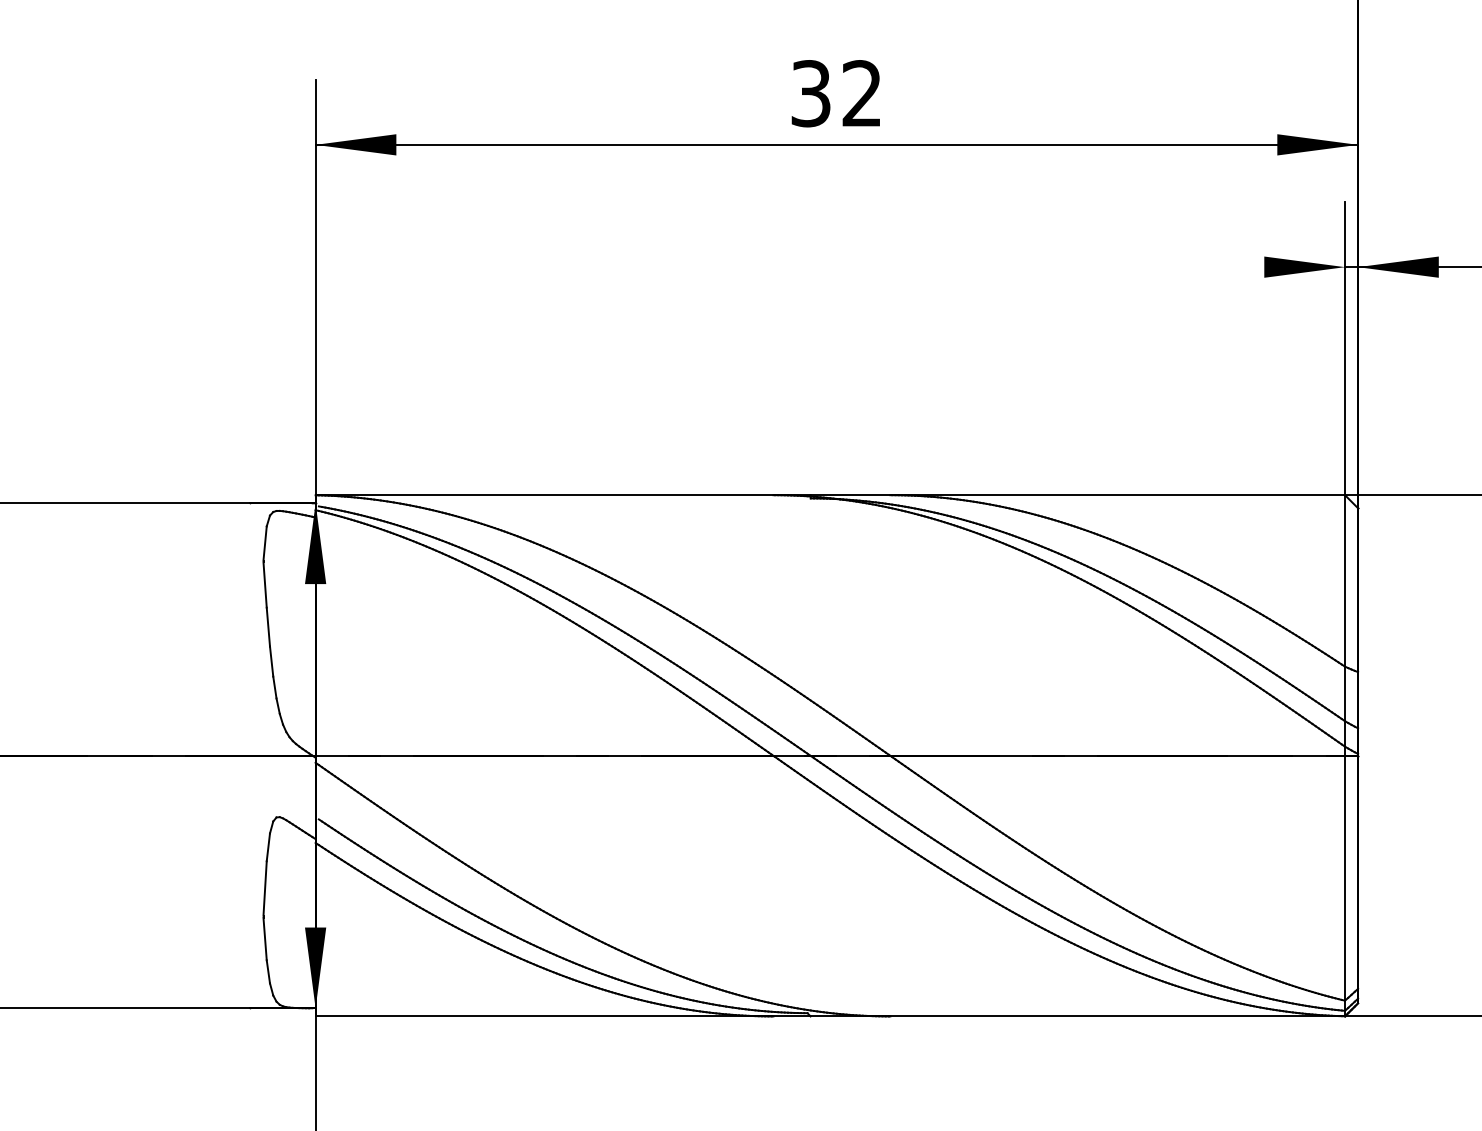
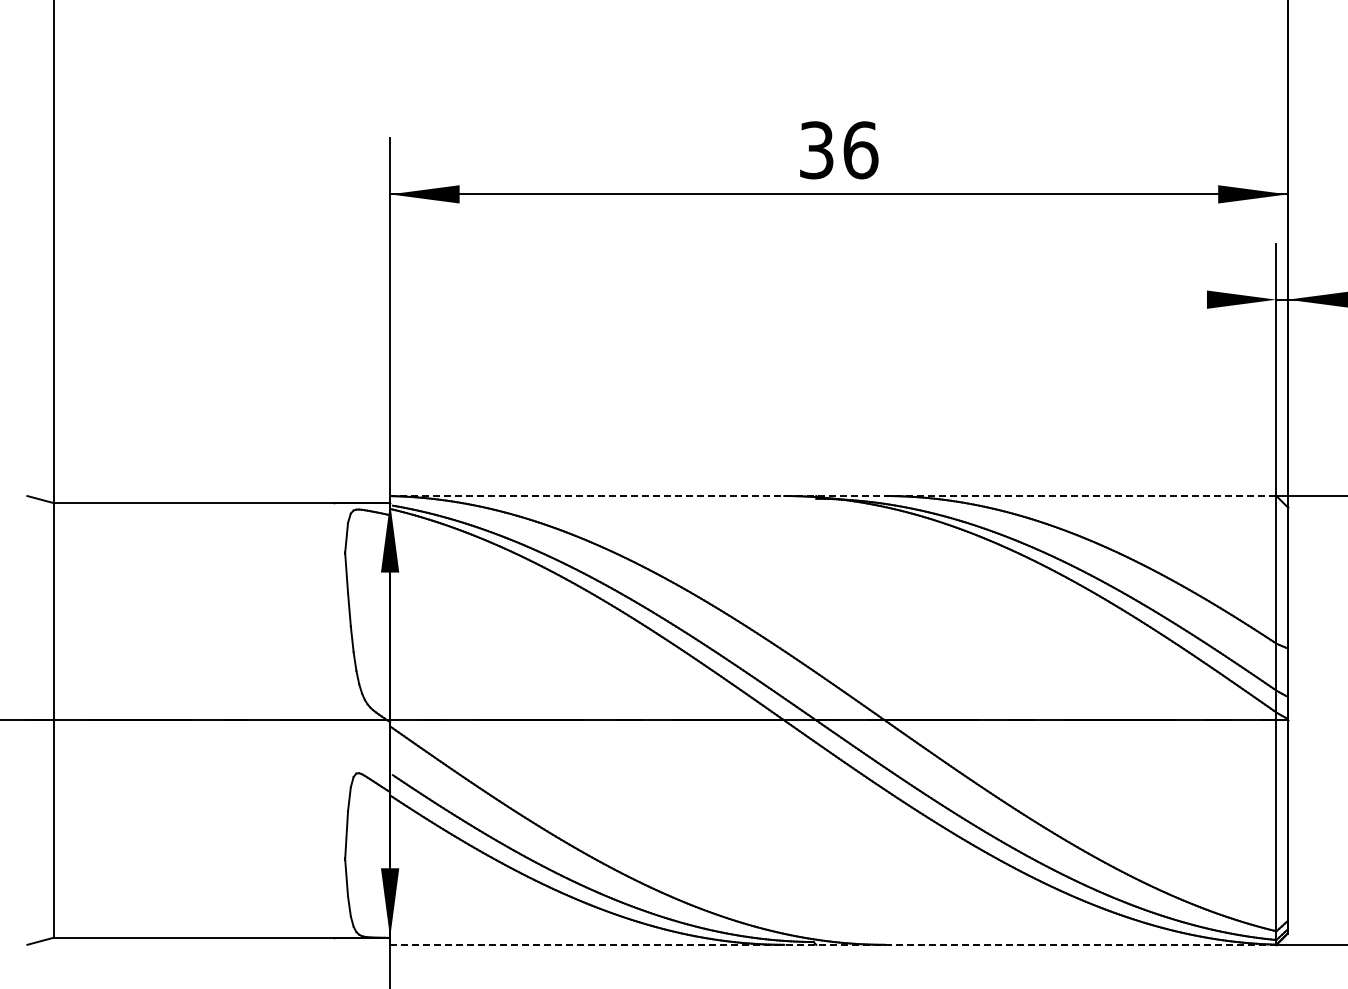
text: (861, 93) -> (860, 150), 32 -> 36
line: (829, 495) -> (832, 496), solid -> dashed
line: (830, 1016) -> (833, 944), solid -> dashed

